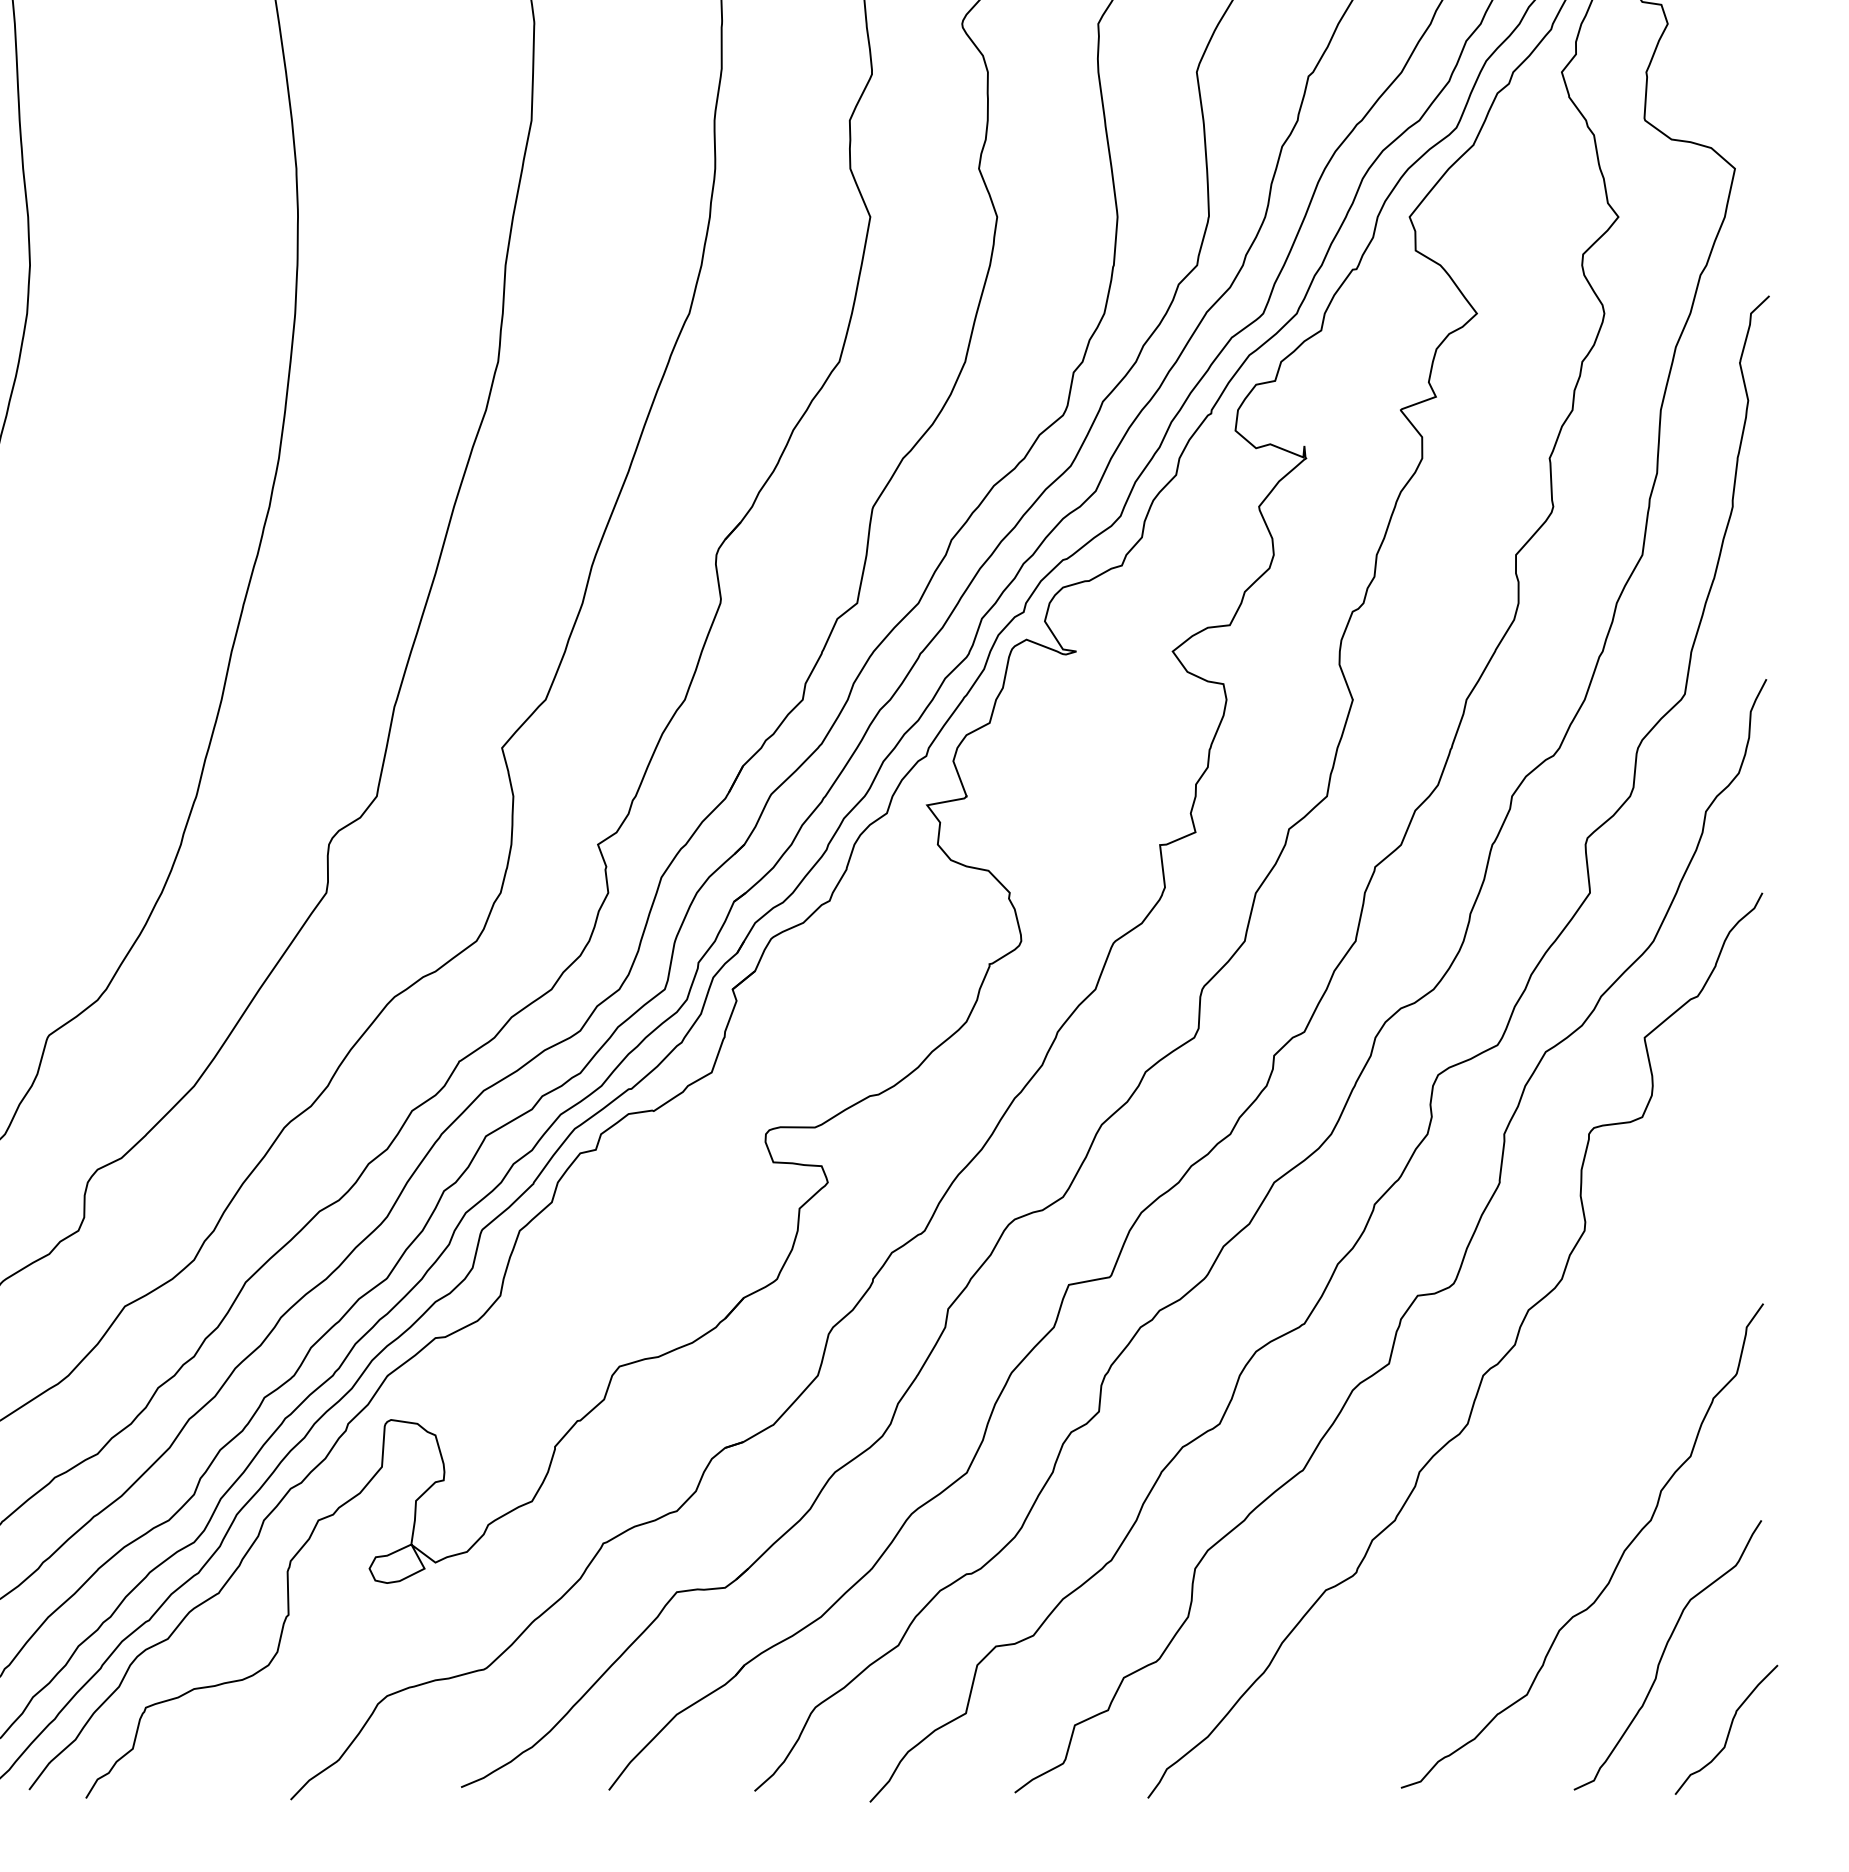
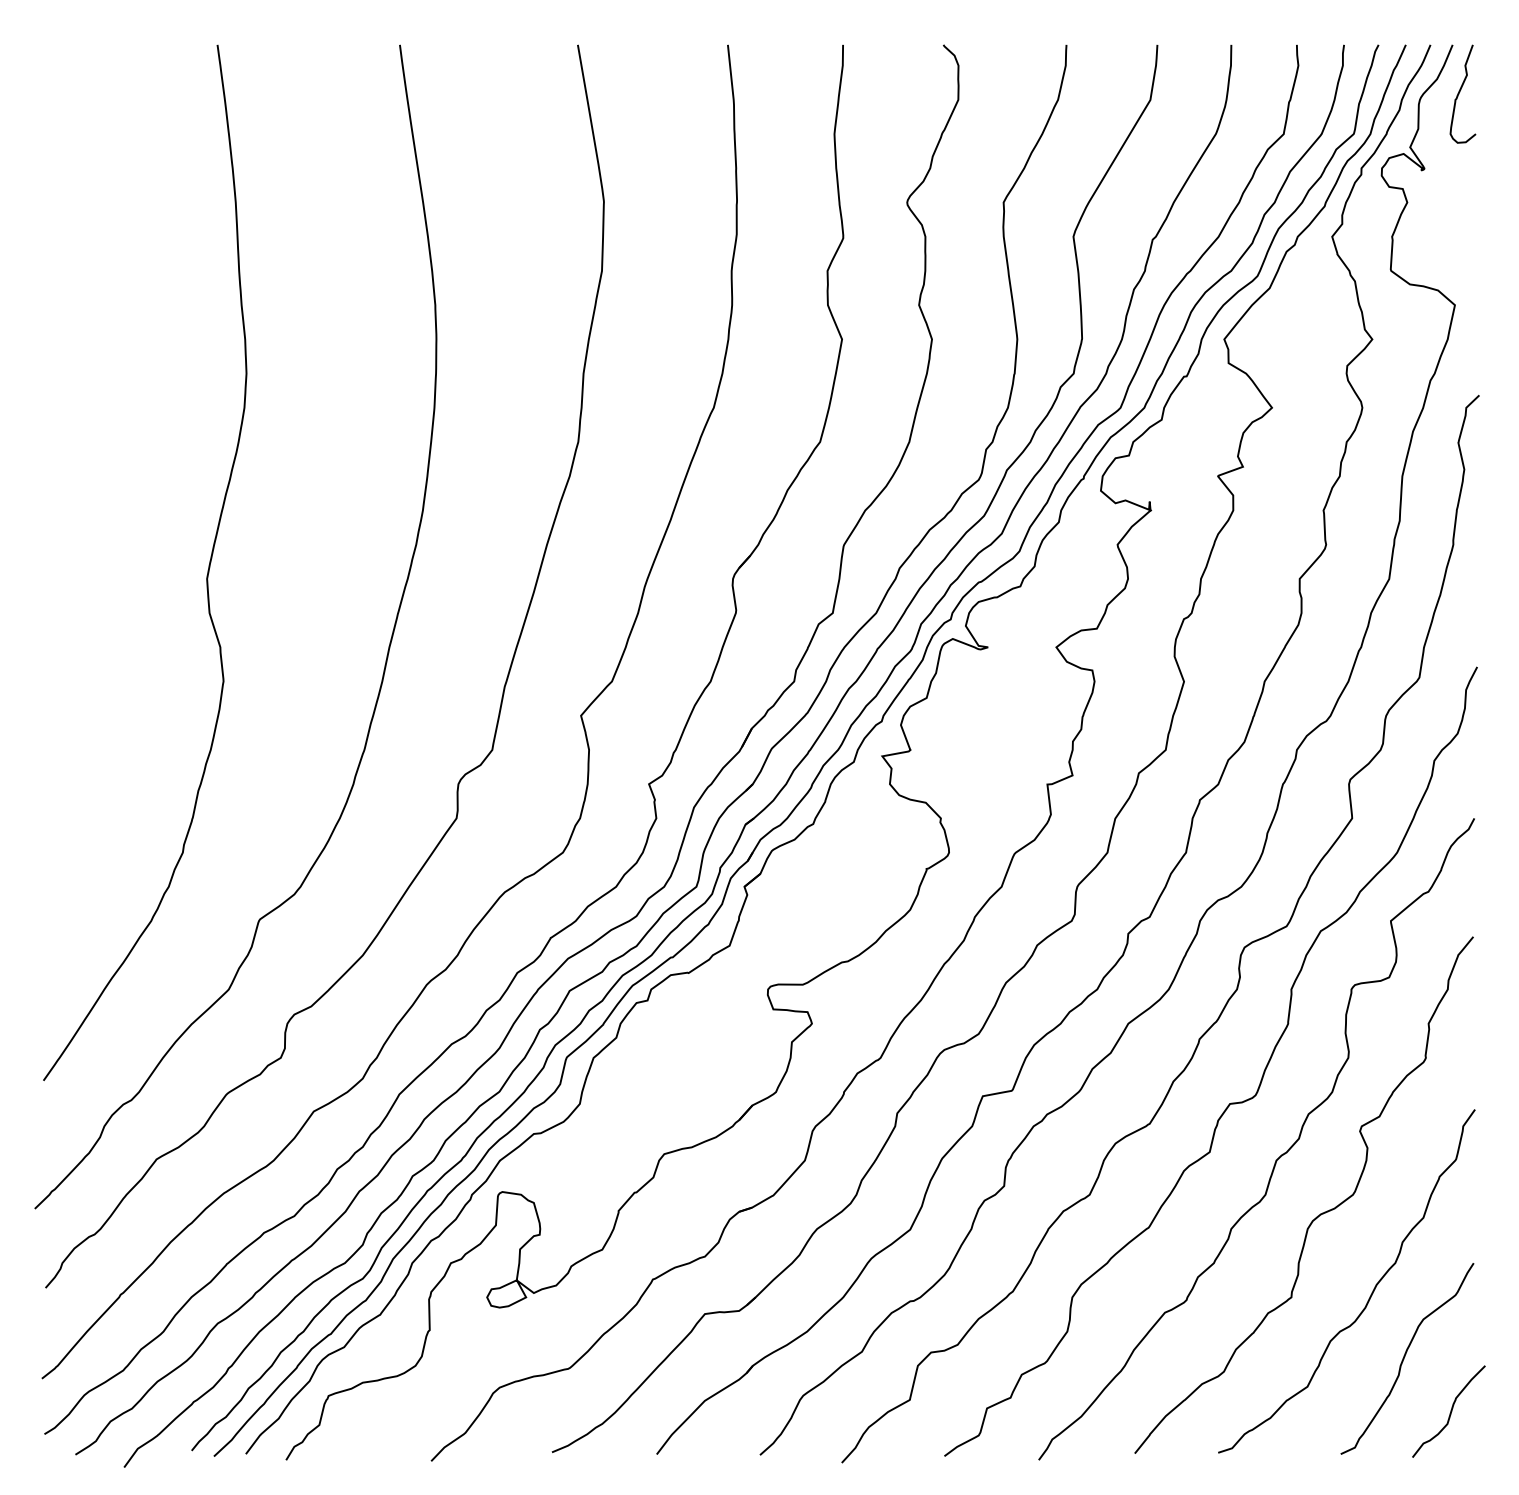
curve: (1541, 1453) -> (1317, 1215), added

